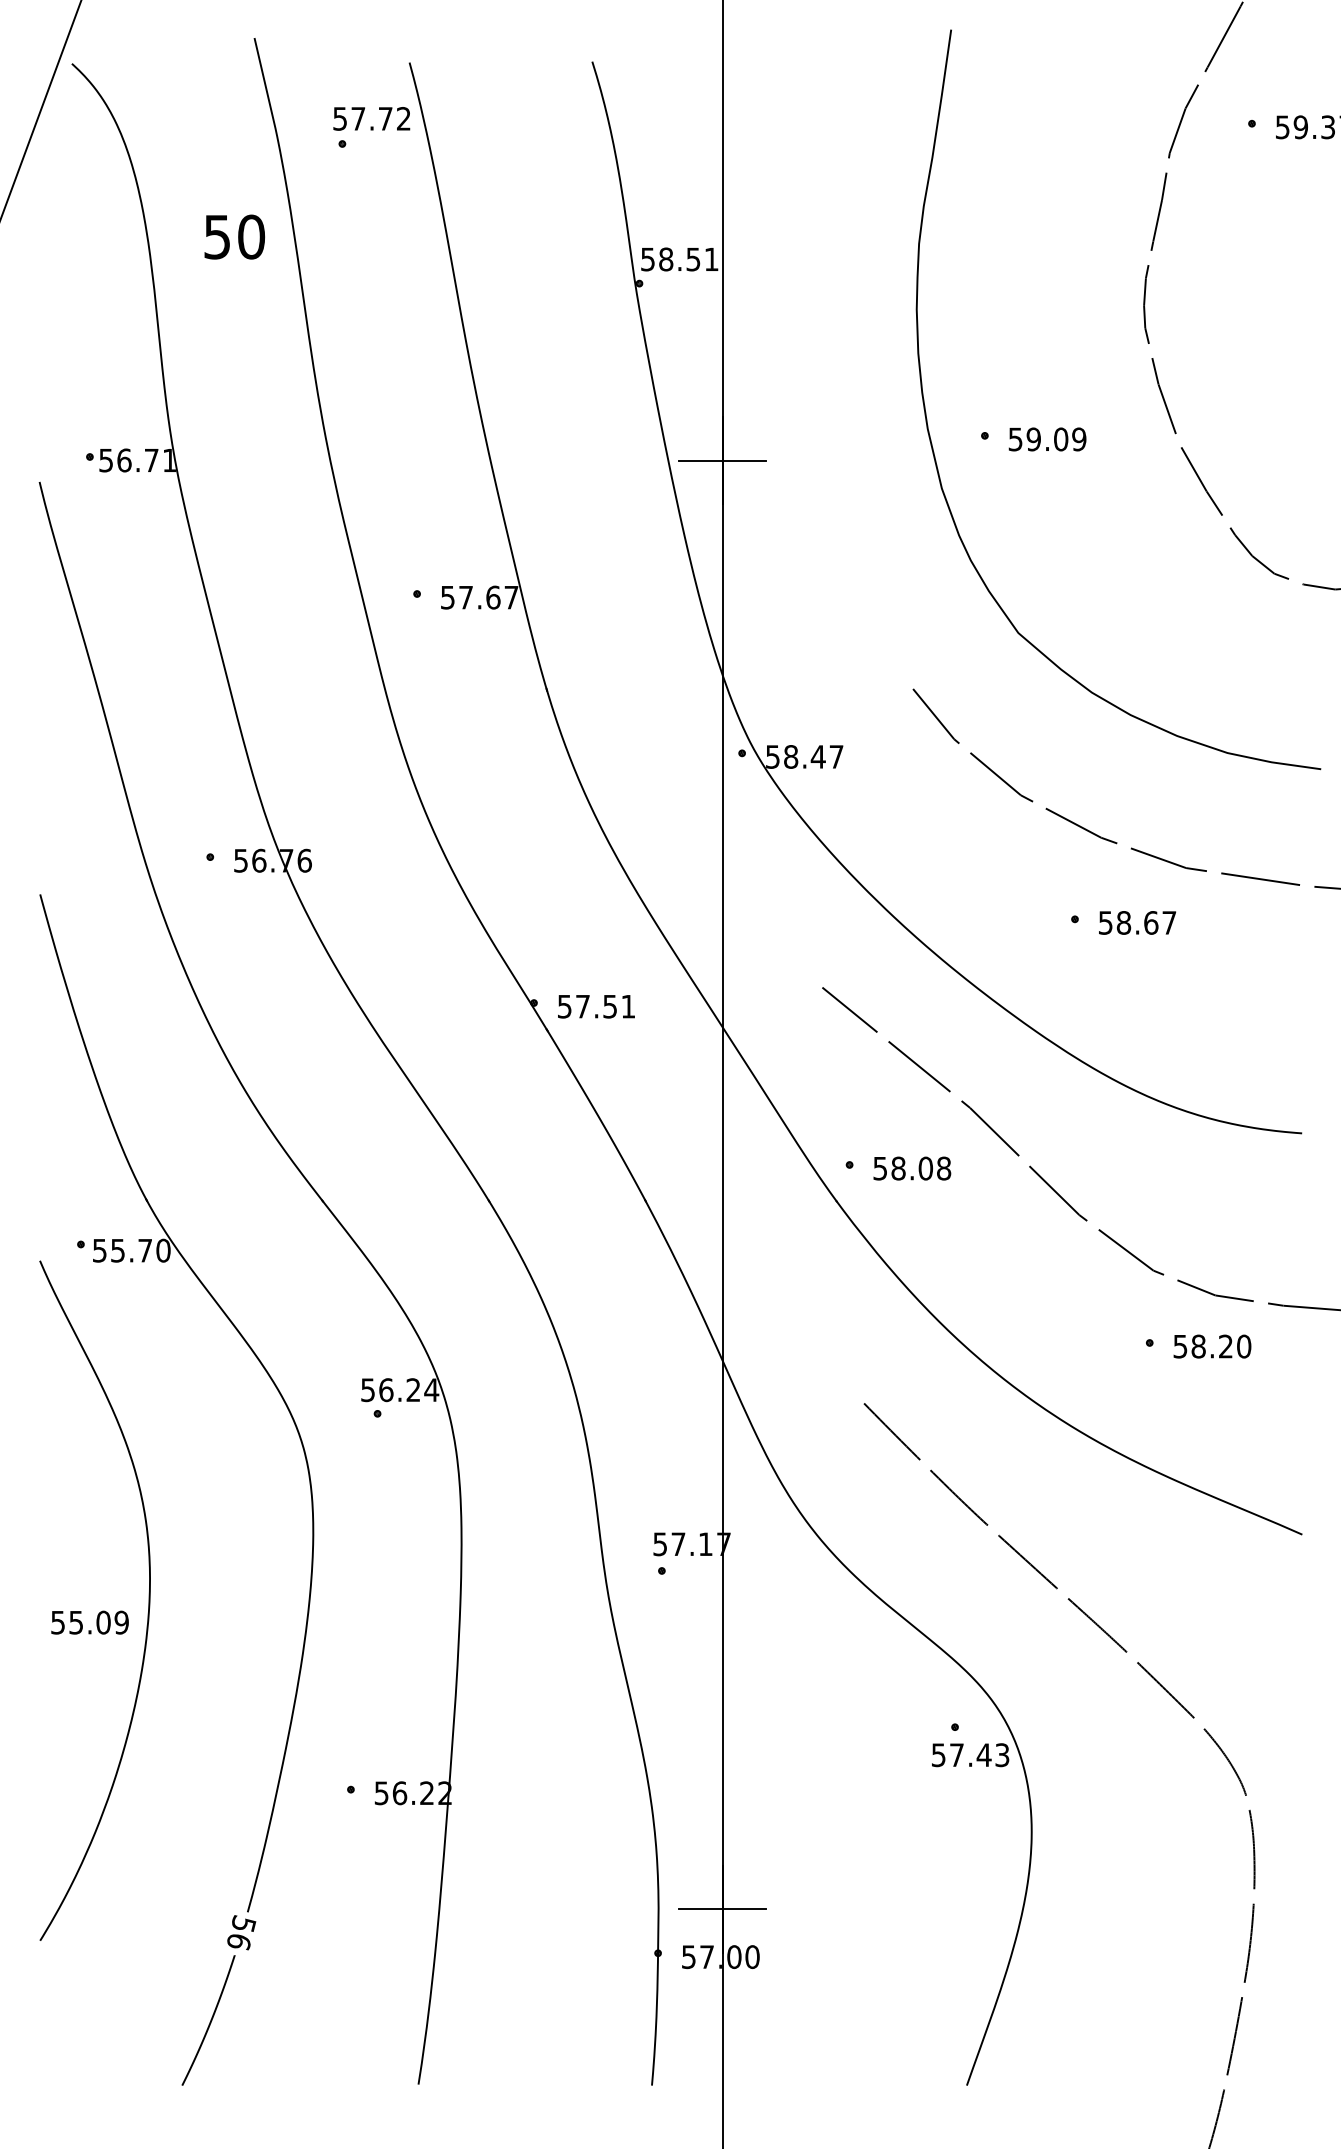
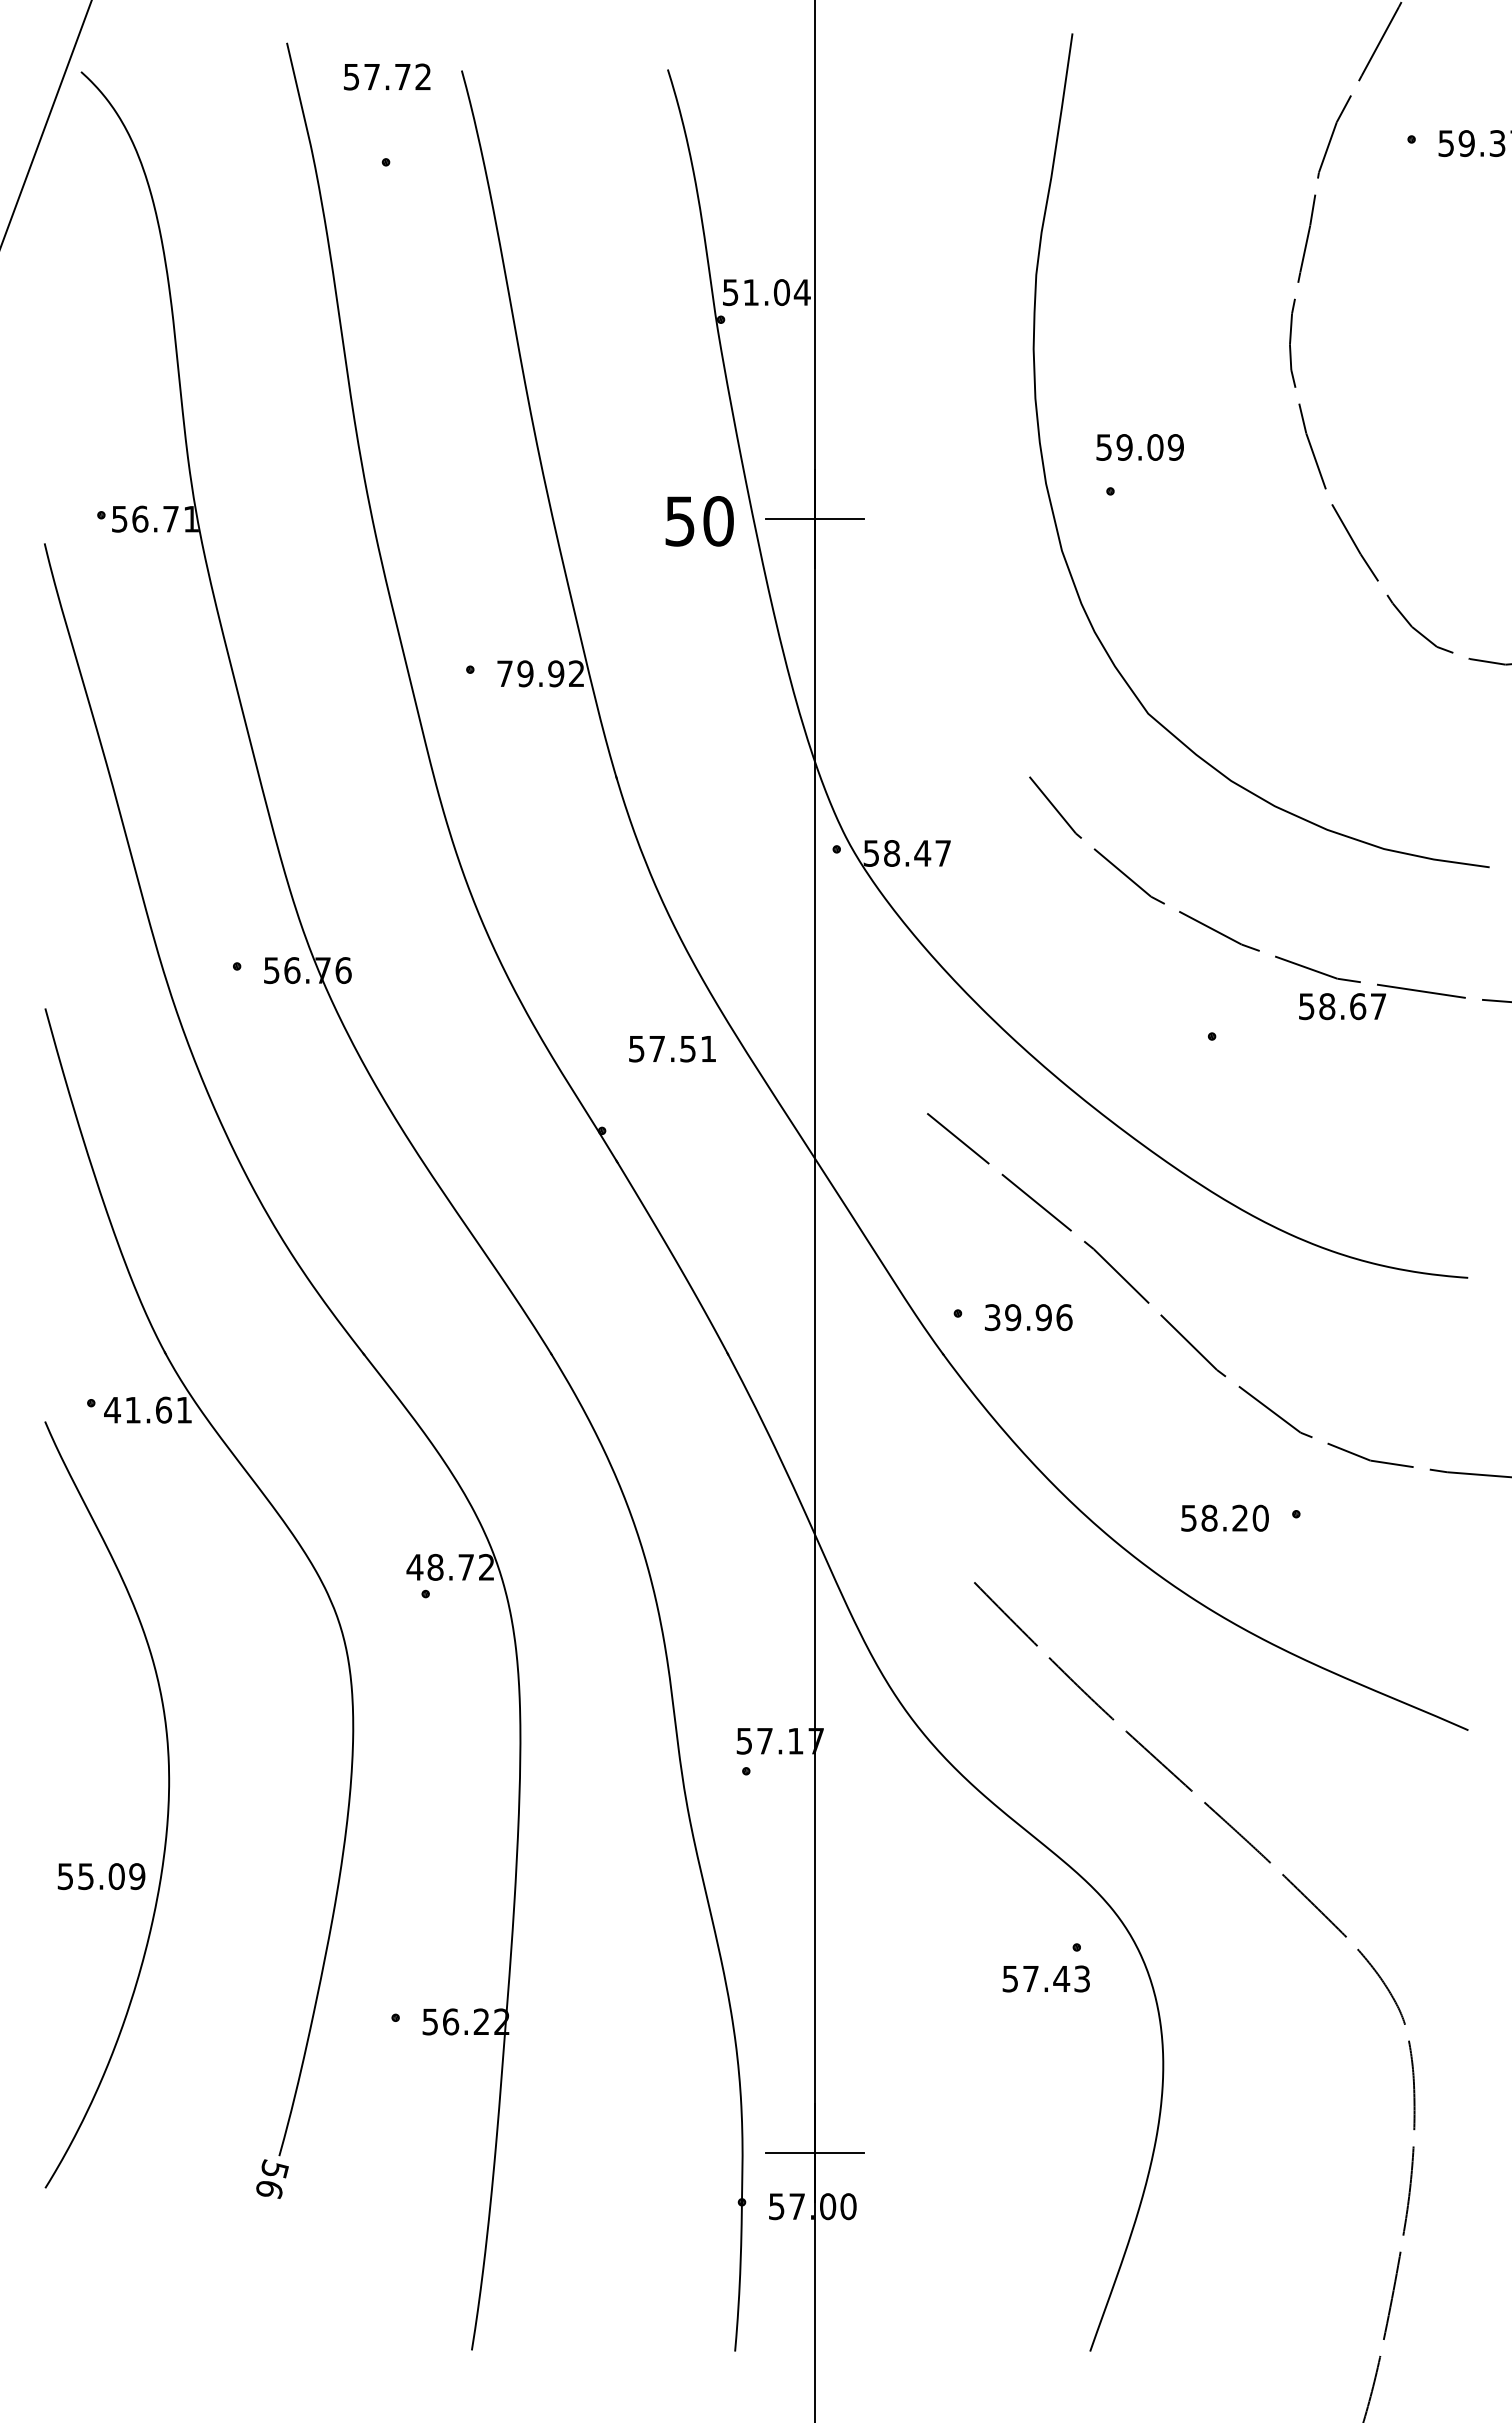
text: (372, 118) -> (387, 76), moved
text: (234, 237) -> (699, 521), moved
text: (688, 259) -> (776, 292), 58.51 -> 51.04
text: (1046, 439) -> (1139, 447), moved
text: (479, 597) -> (540, 673), 57.67 -> 79.92
text: (1137, 922) -> (1342, 1006), moved
text: (596, 1007) -> (672, 1049), moved
text: (912, 1168) -> (1028, 1317), 58.08 -> 39.96
text: (131, 1250) -> (148, 1409), 55.70 -> 41.61
text: (1211, 1345) -> (1224, 1517), moved
text: (399, 1389) -> (450, 1566), 56.24 -> 48.72
text: (90, 1622) -> (101, 1876), moved
text: (969, 1754) -> (1045, 1978), moved
curve: (210, 2019) -> (237, 2277), removed

